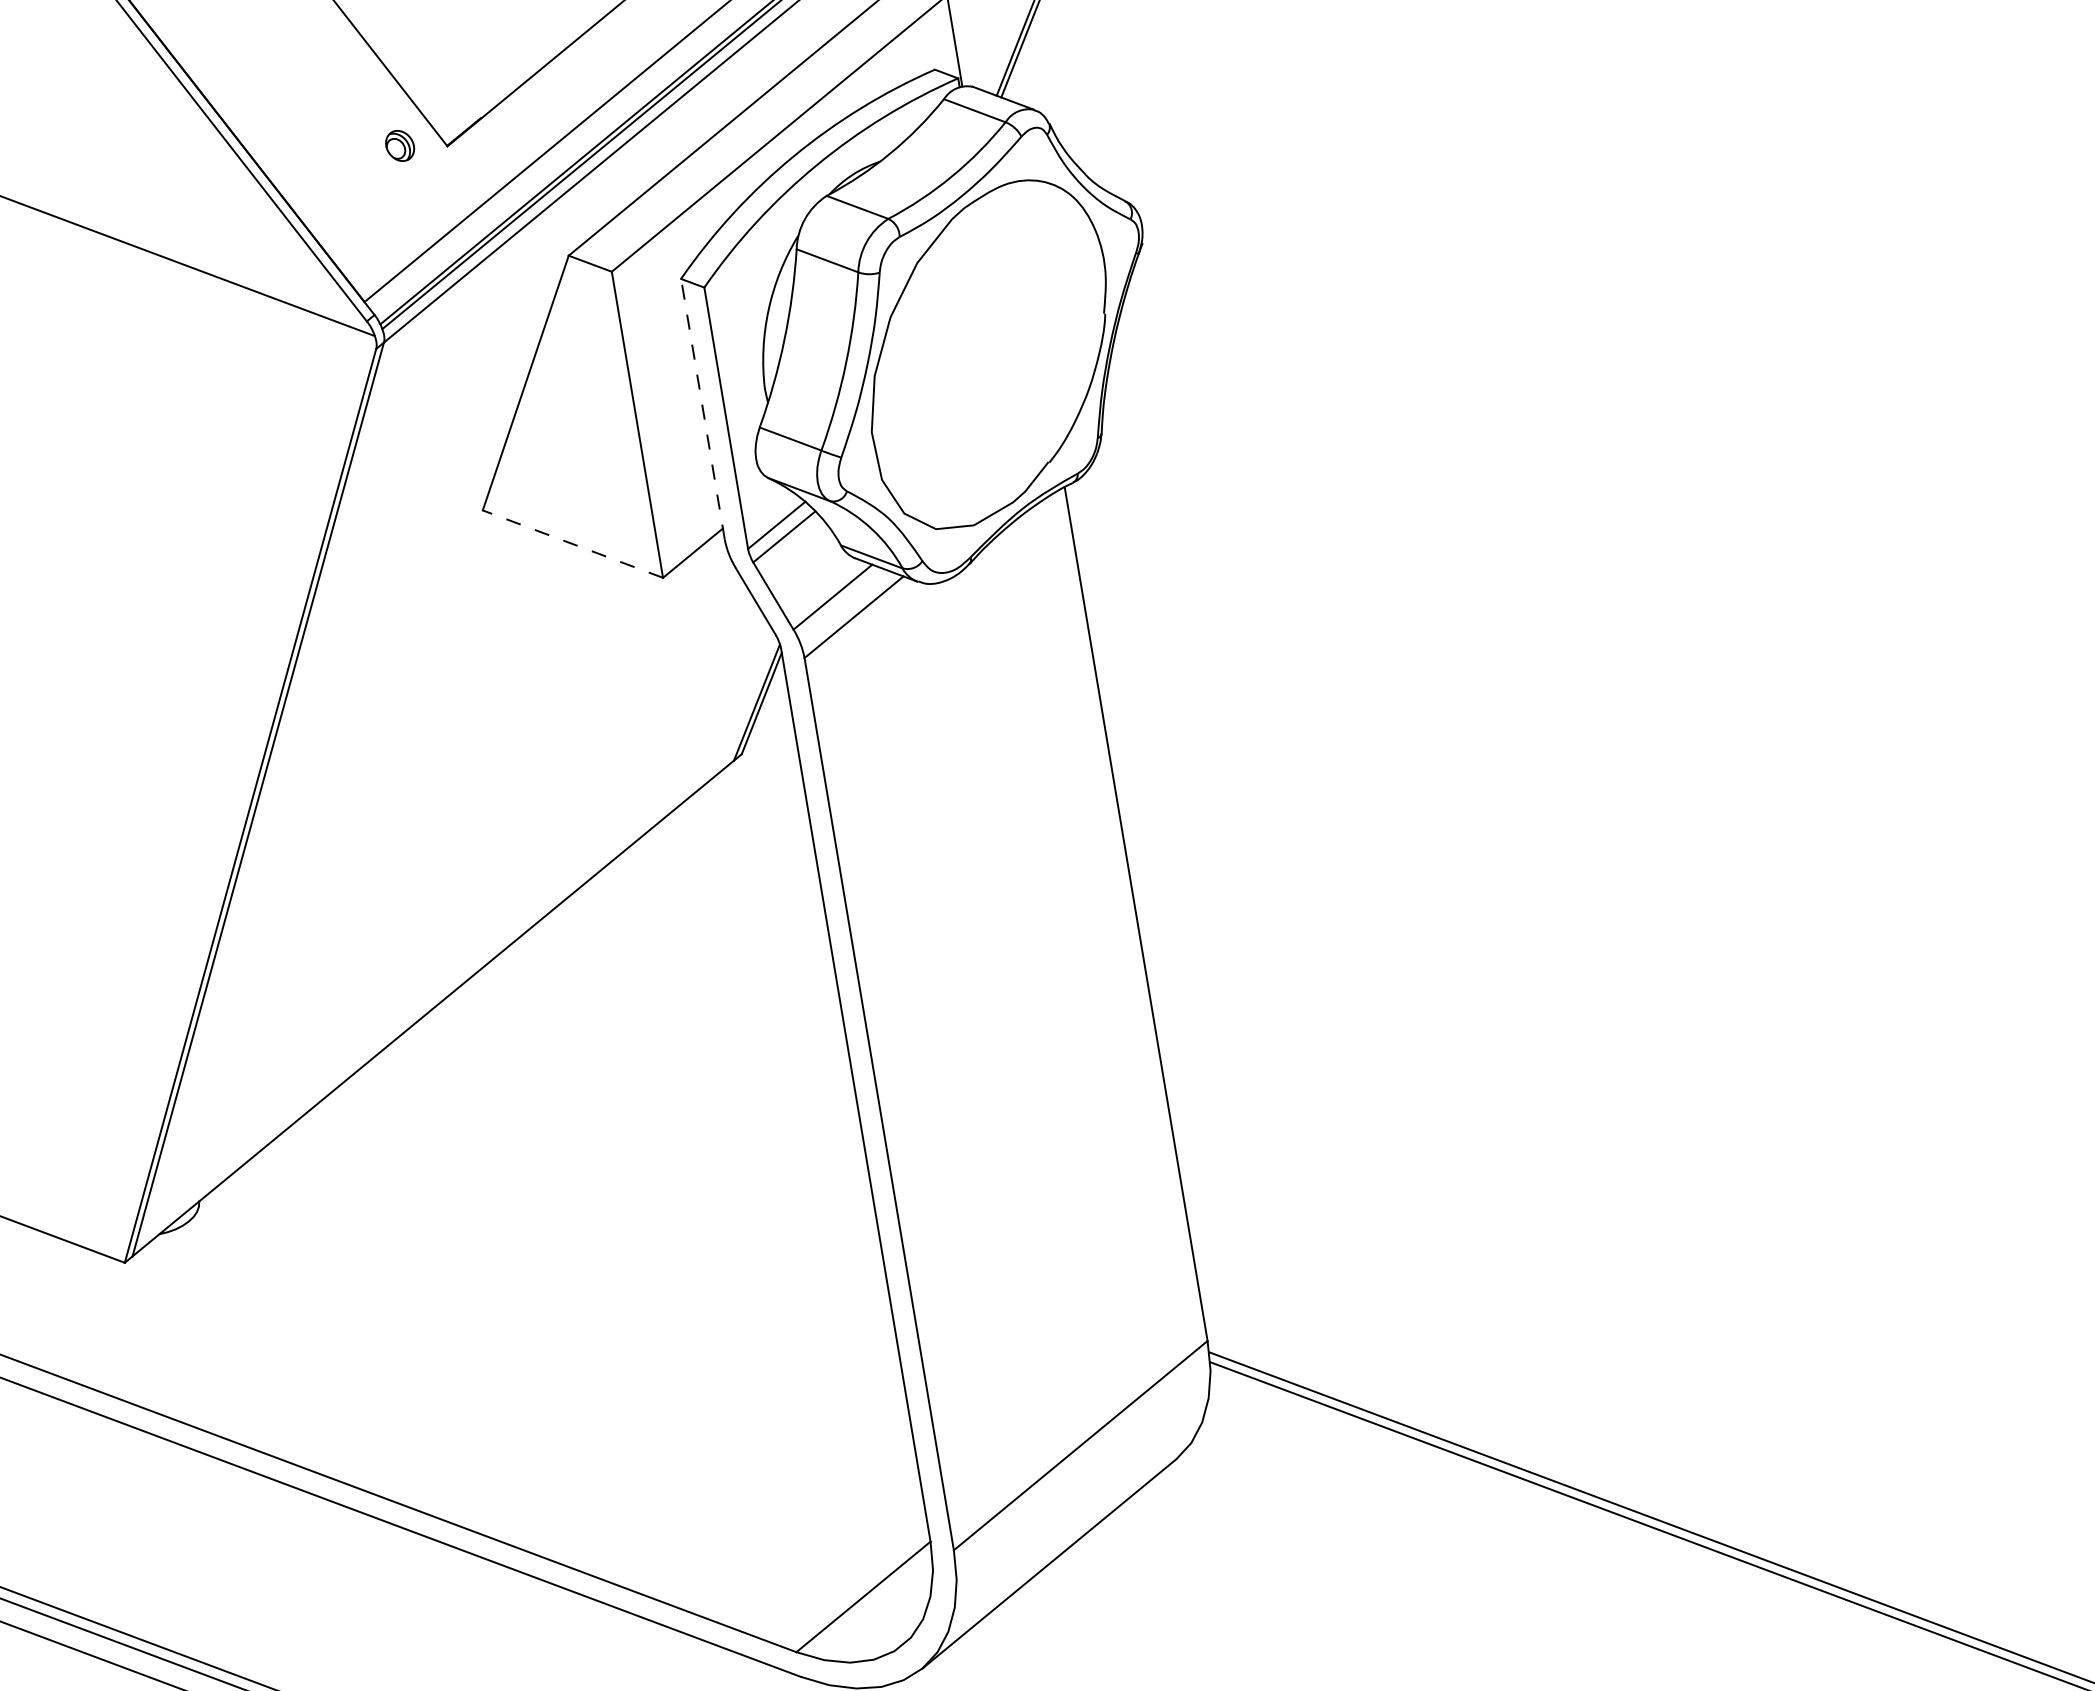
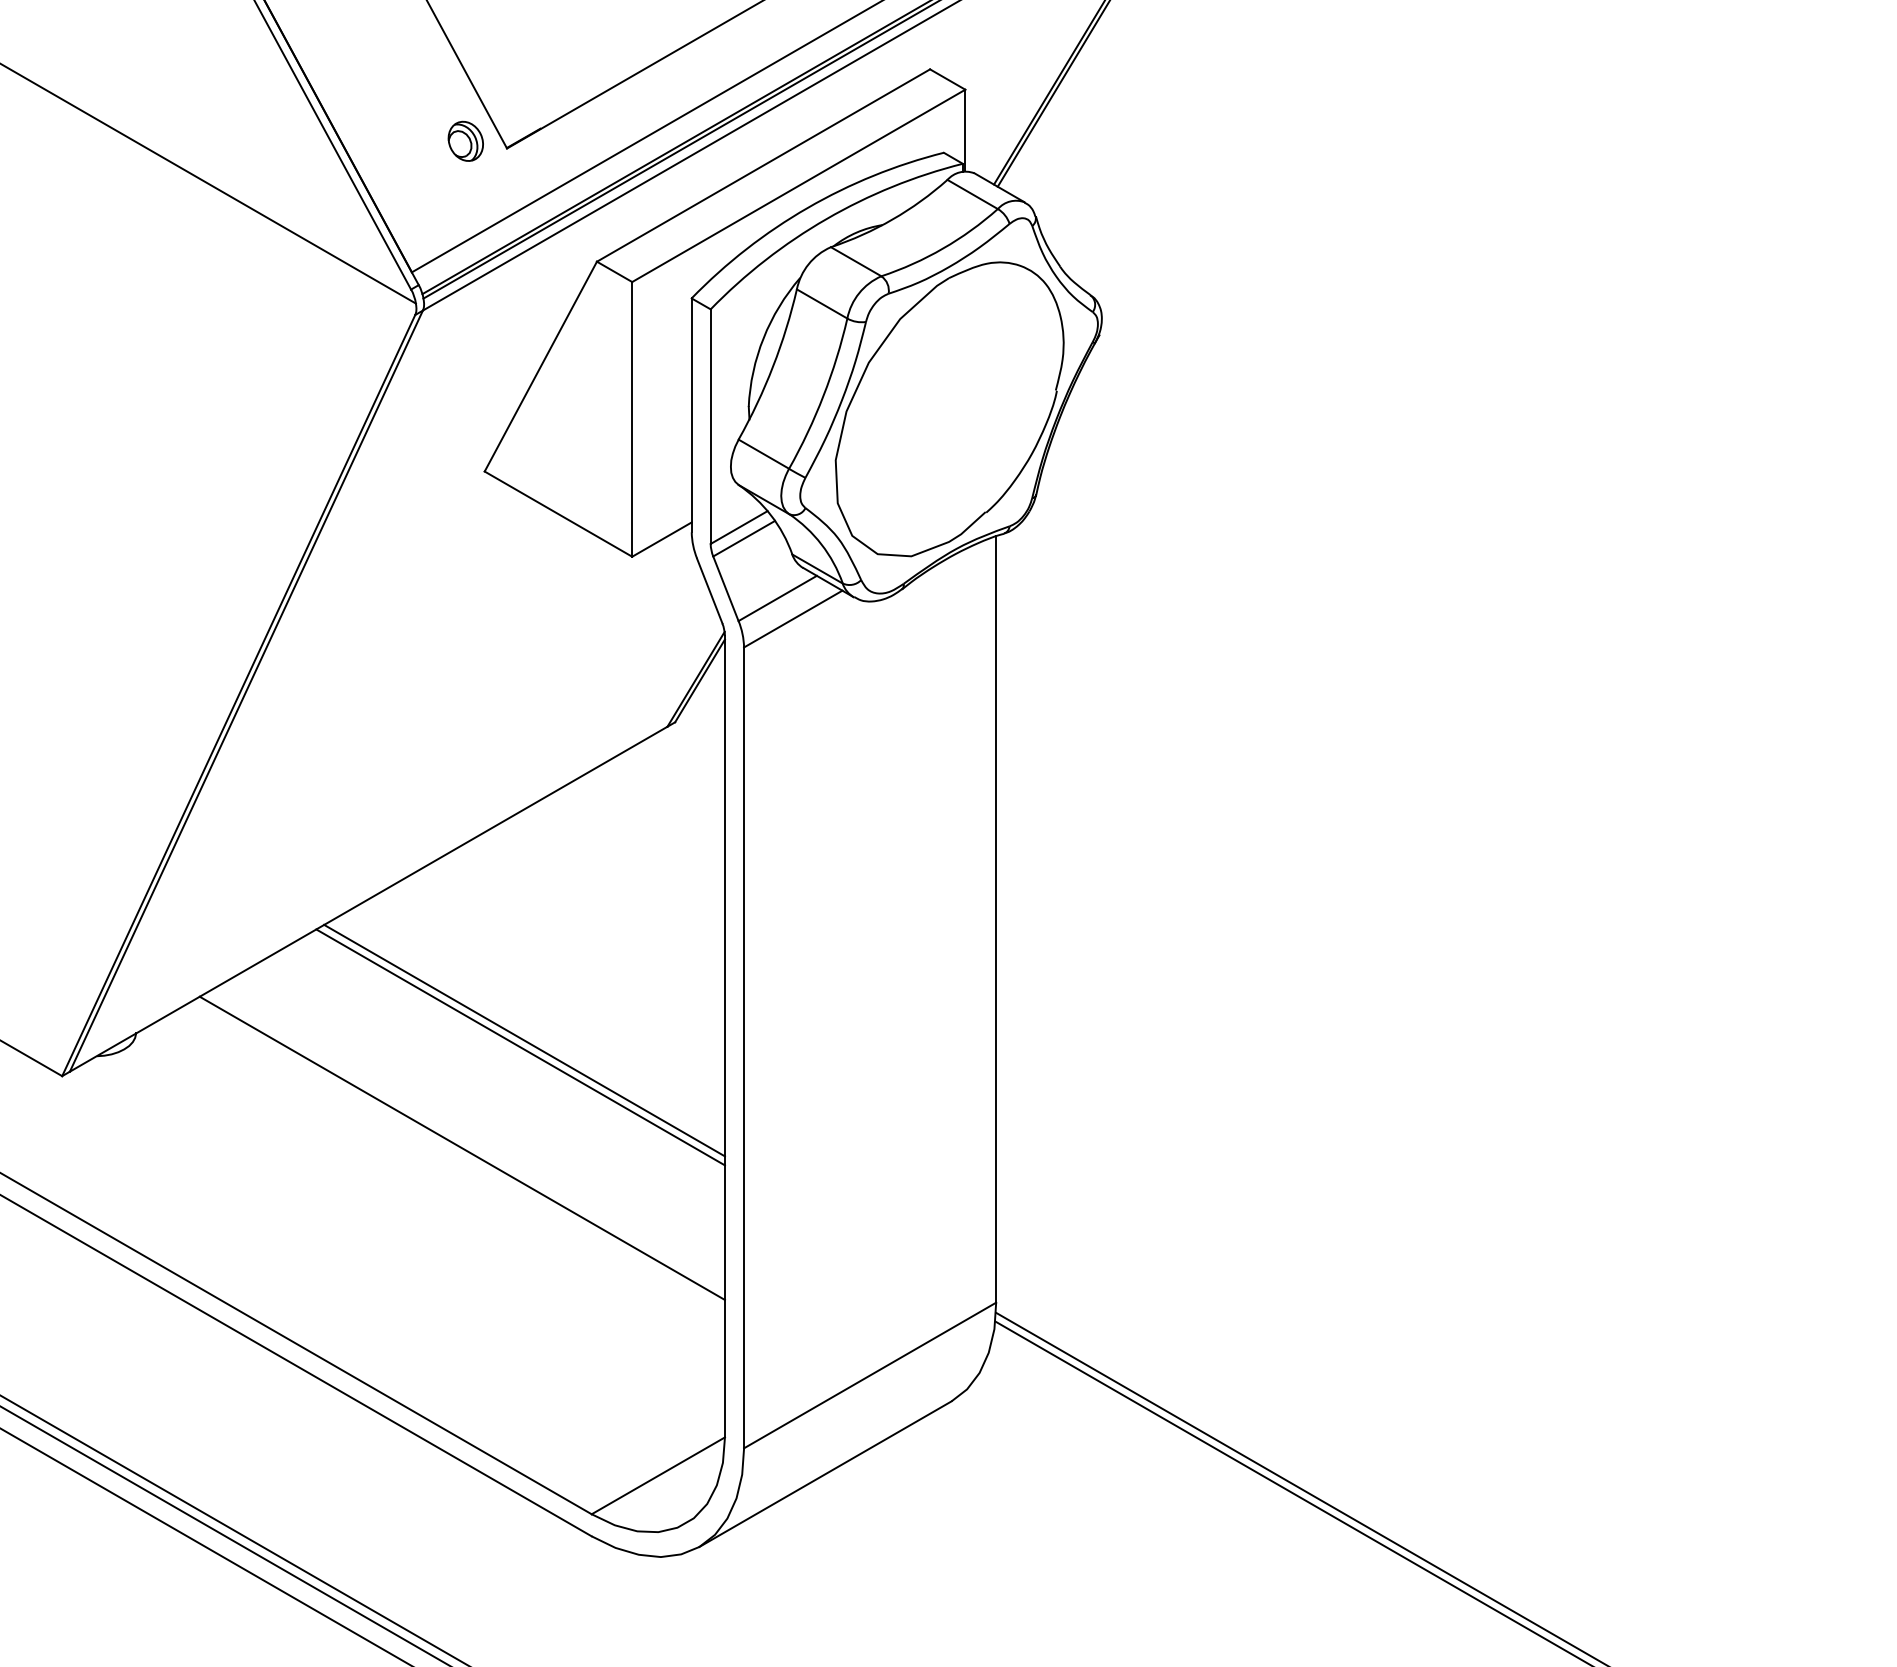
part: (399, 145) -> (465, 140), size x1.43
line: (702, 409) -> (691, 415), dashed -> solid
line: (572, 543) -> (558, 513), dashed -> solid
line: (633, 1136) -> (524, 1040), added
line: (630, 1145) -> (520, 1047), added
line: (582, 1267) -> (461, 1147), added

